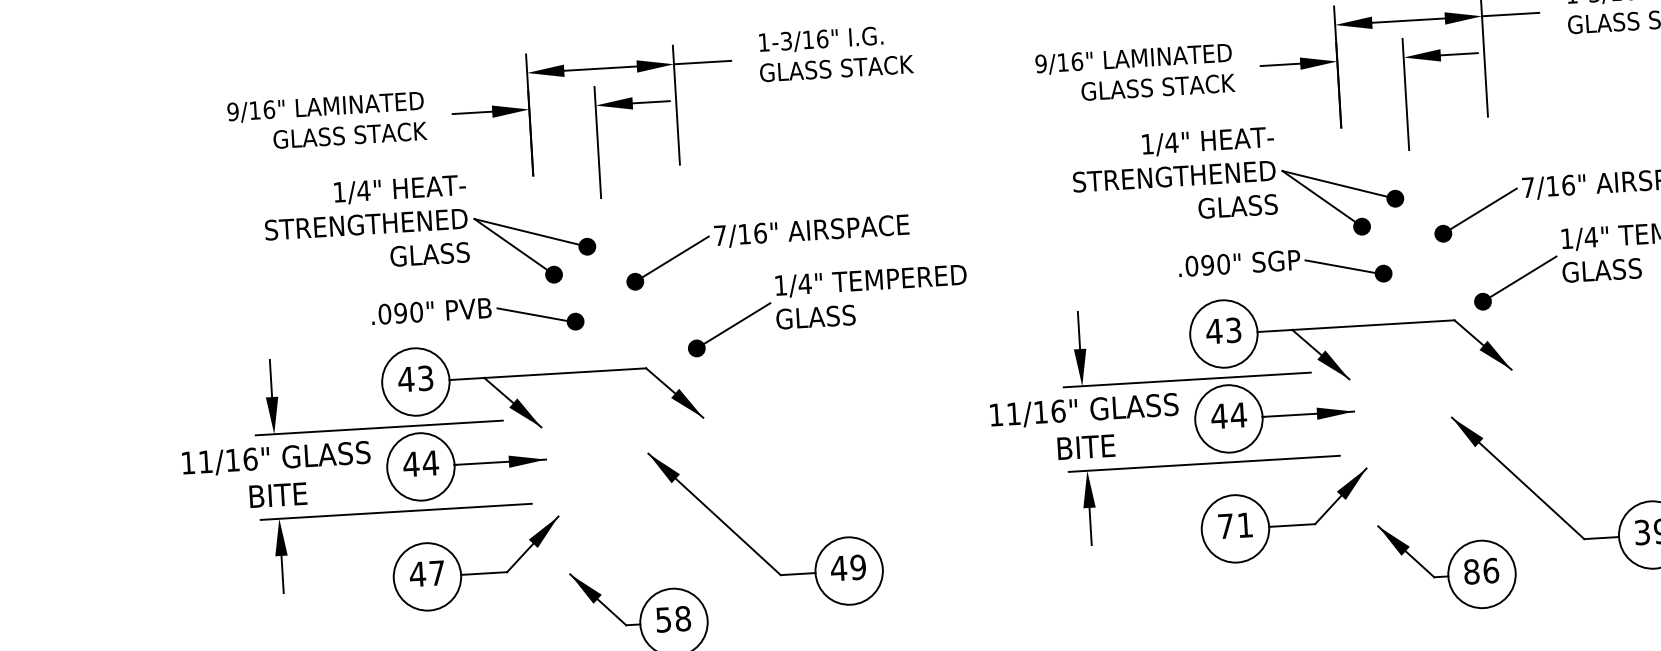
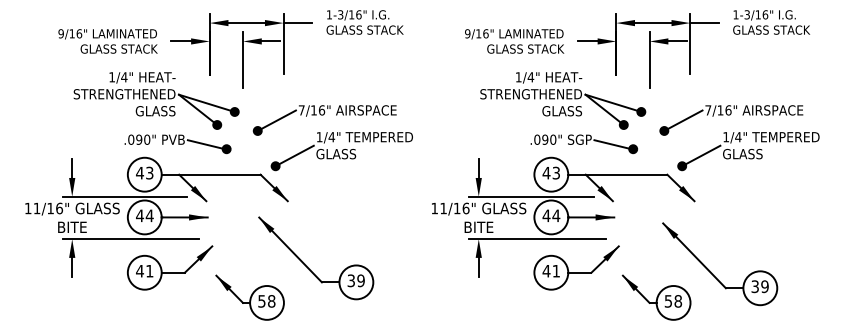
part: (825, 311) -> (341, 151), moved
text: (1225, 526) -> (546, 271), 71 -> 41
text: (839, 567) -> (351, 280), 49 -> 39
text: (1481, 571) -> (673, 301), 86 -> 58
text: (436, 573) -> (149, 271), 47 -> 41

